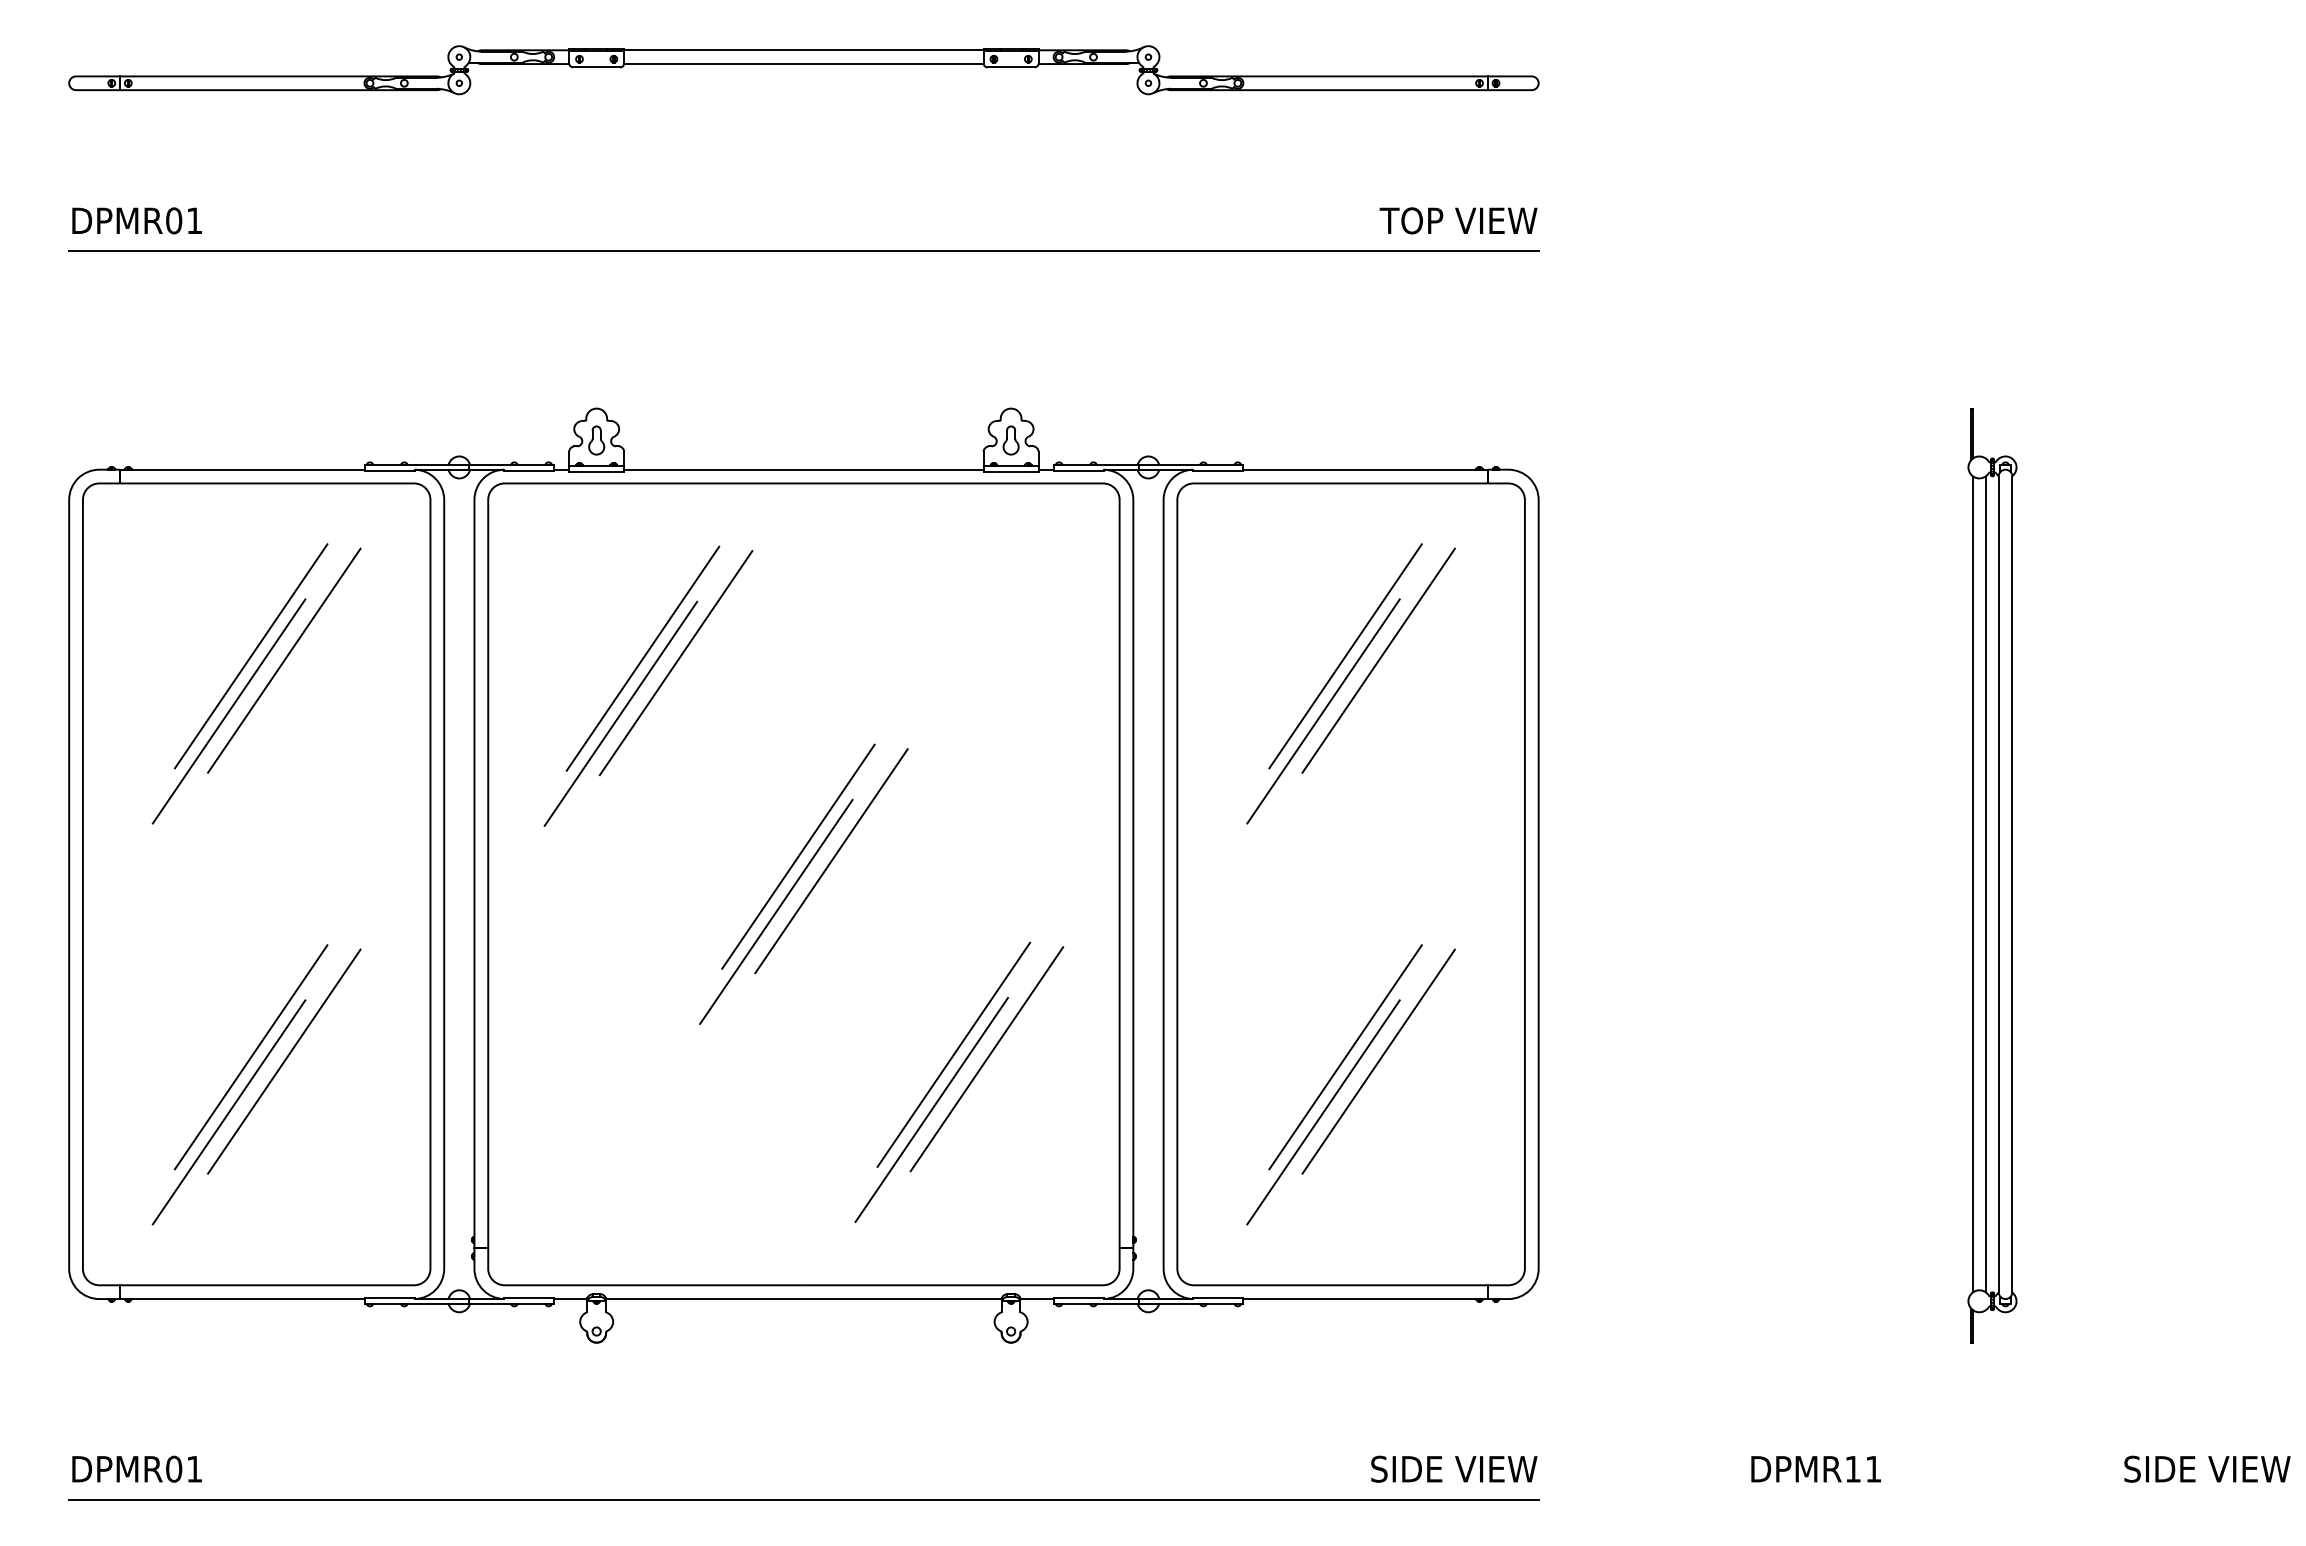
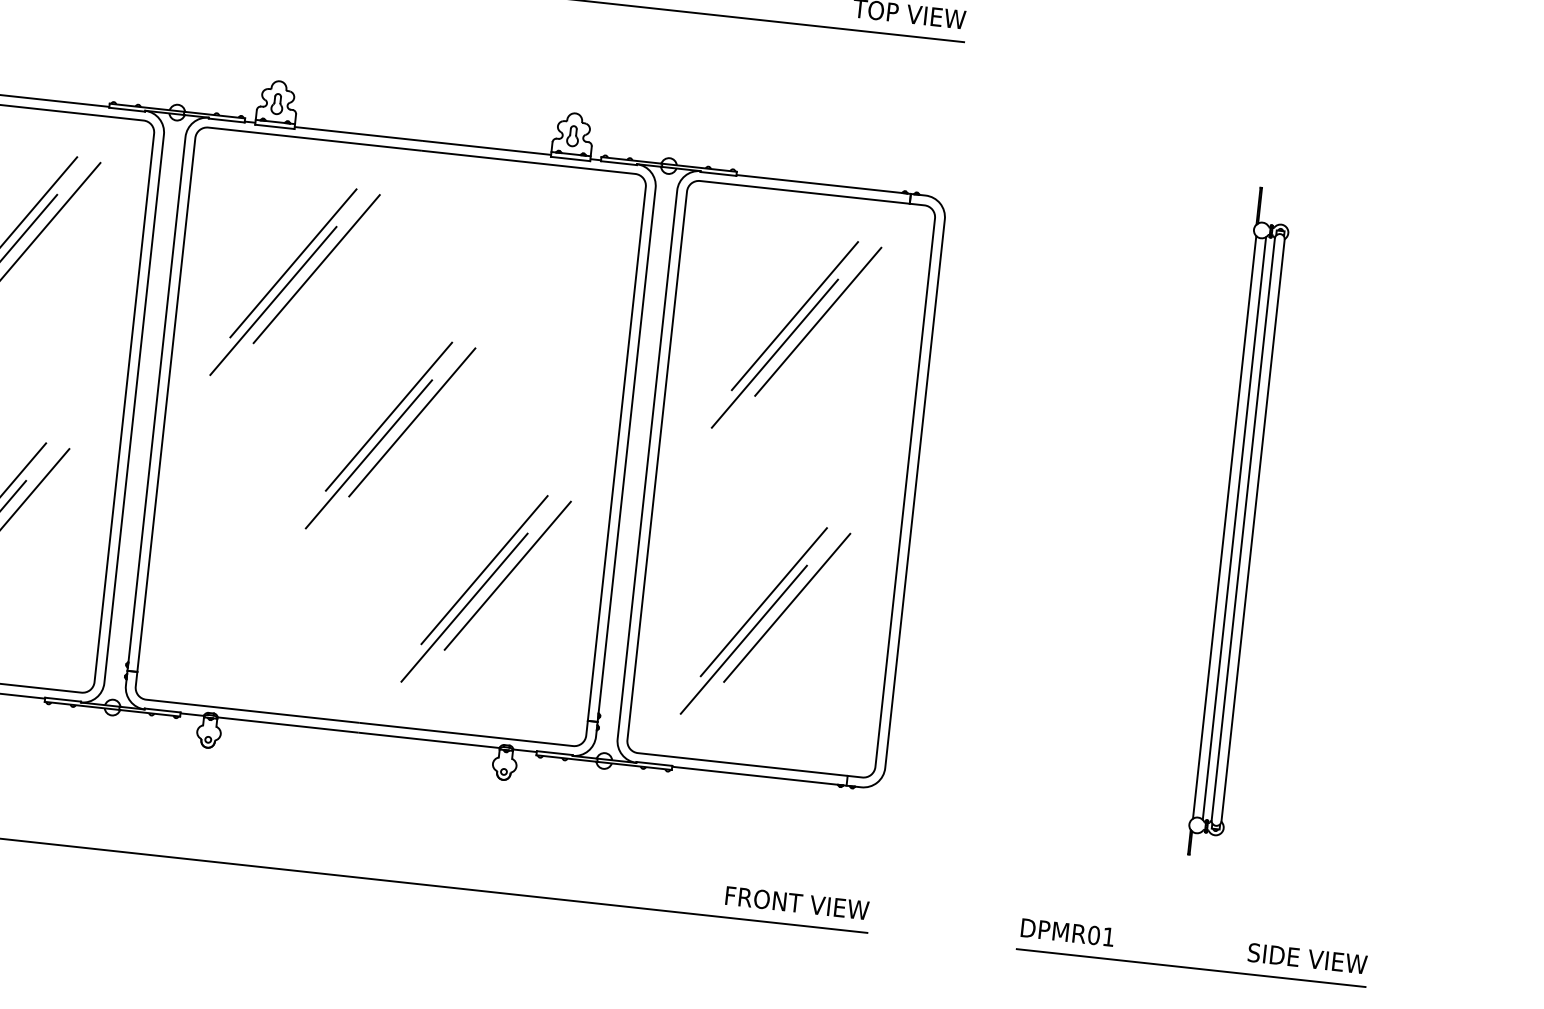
text: (1390, 1468) -> (764, 899), SIDE VIEW -> FRONT VIEW
text: (1853, 1468) -> (1094, 934), DPMR11 -> DPMR01
text: (2207, 1468) -> (1307, 958), moved
line: (1992, 1499) -> (1191, 967), added

